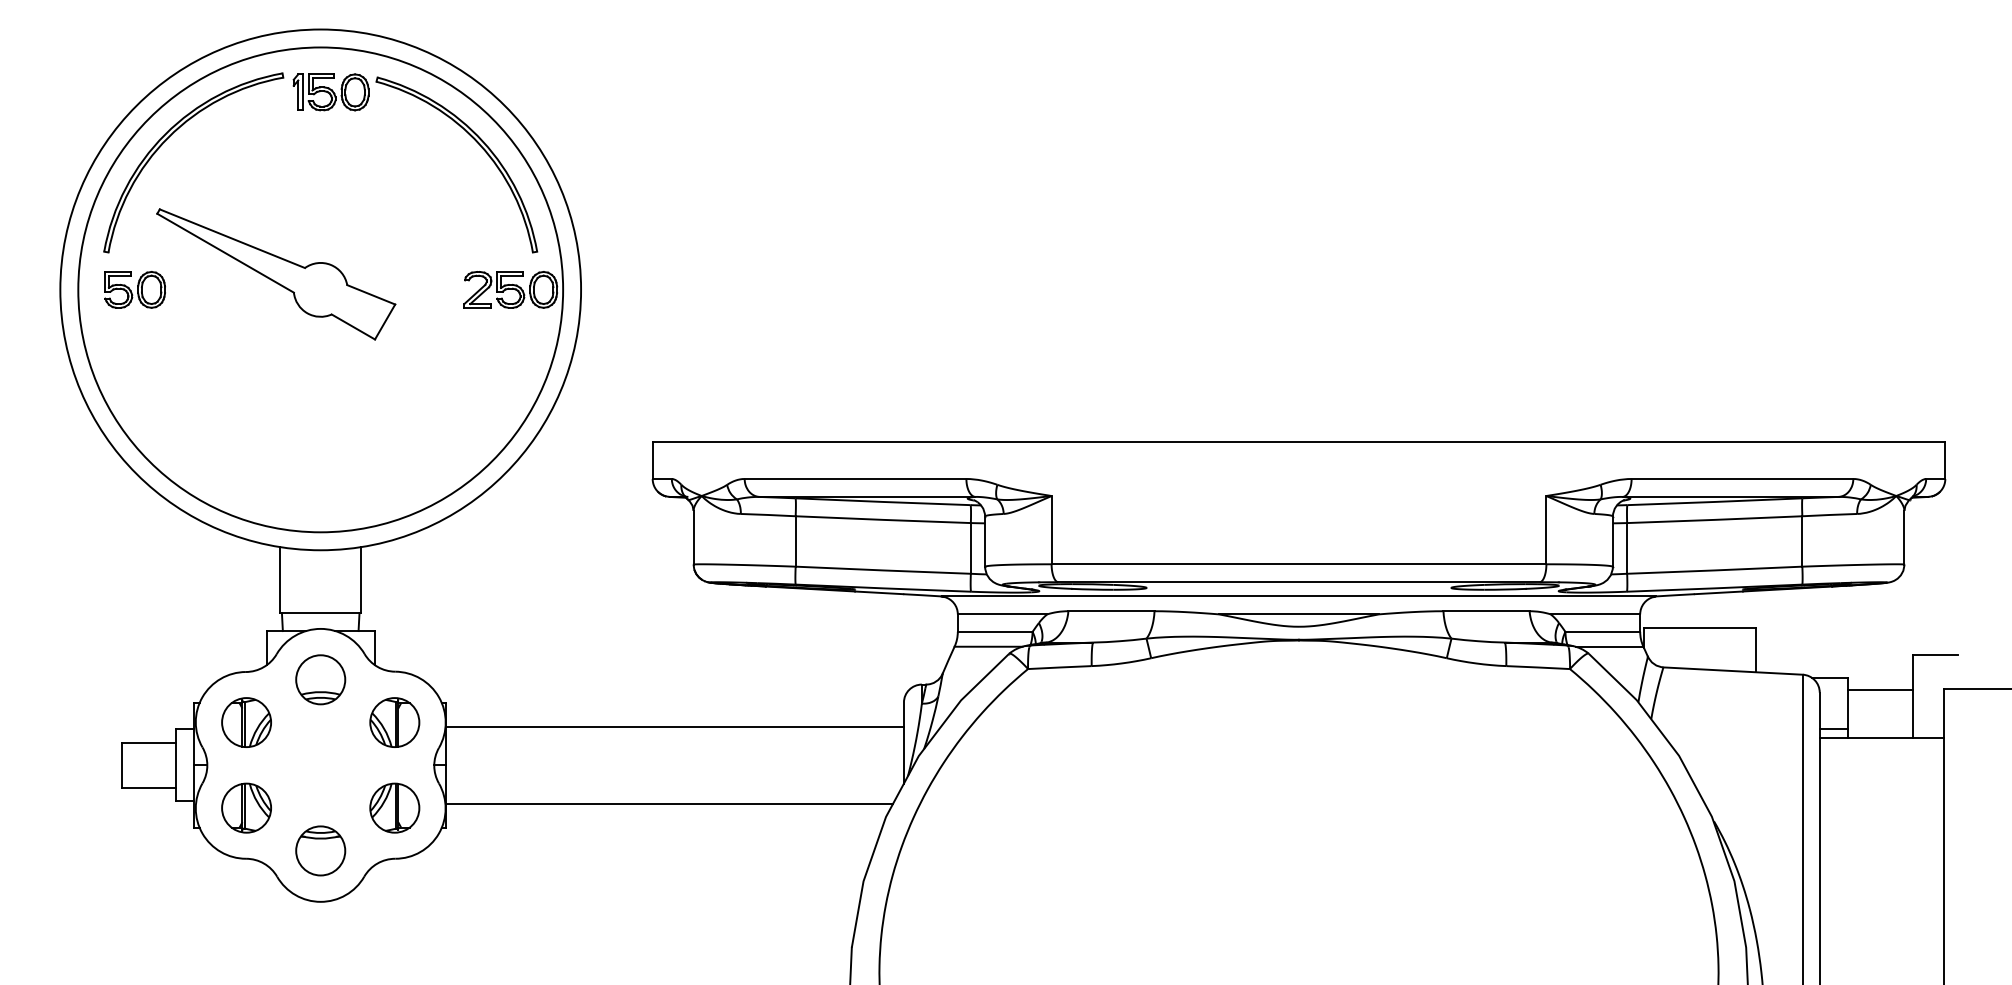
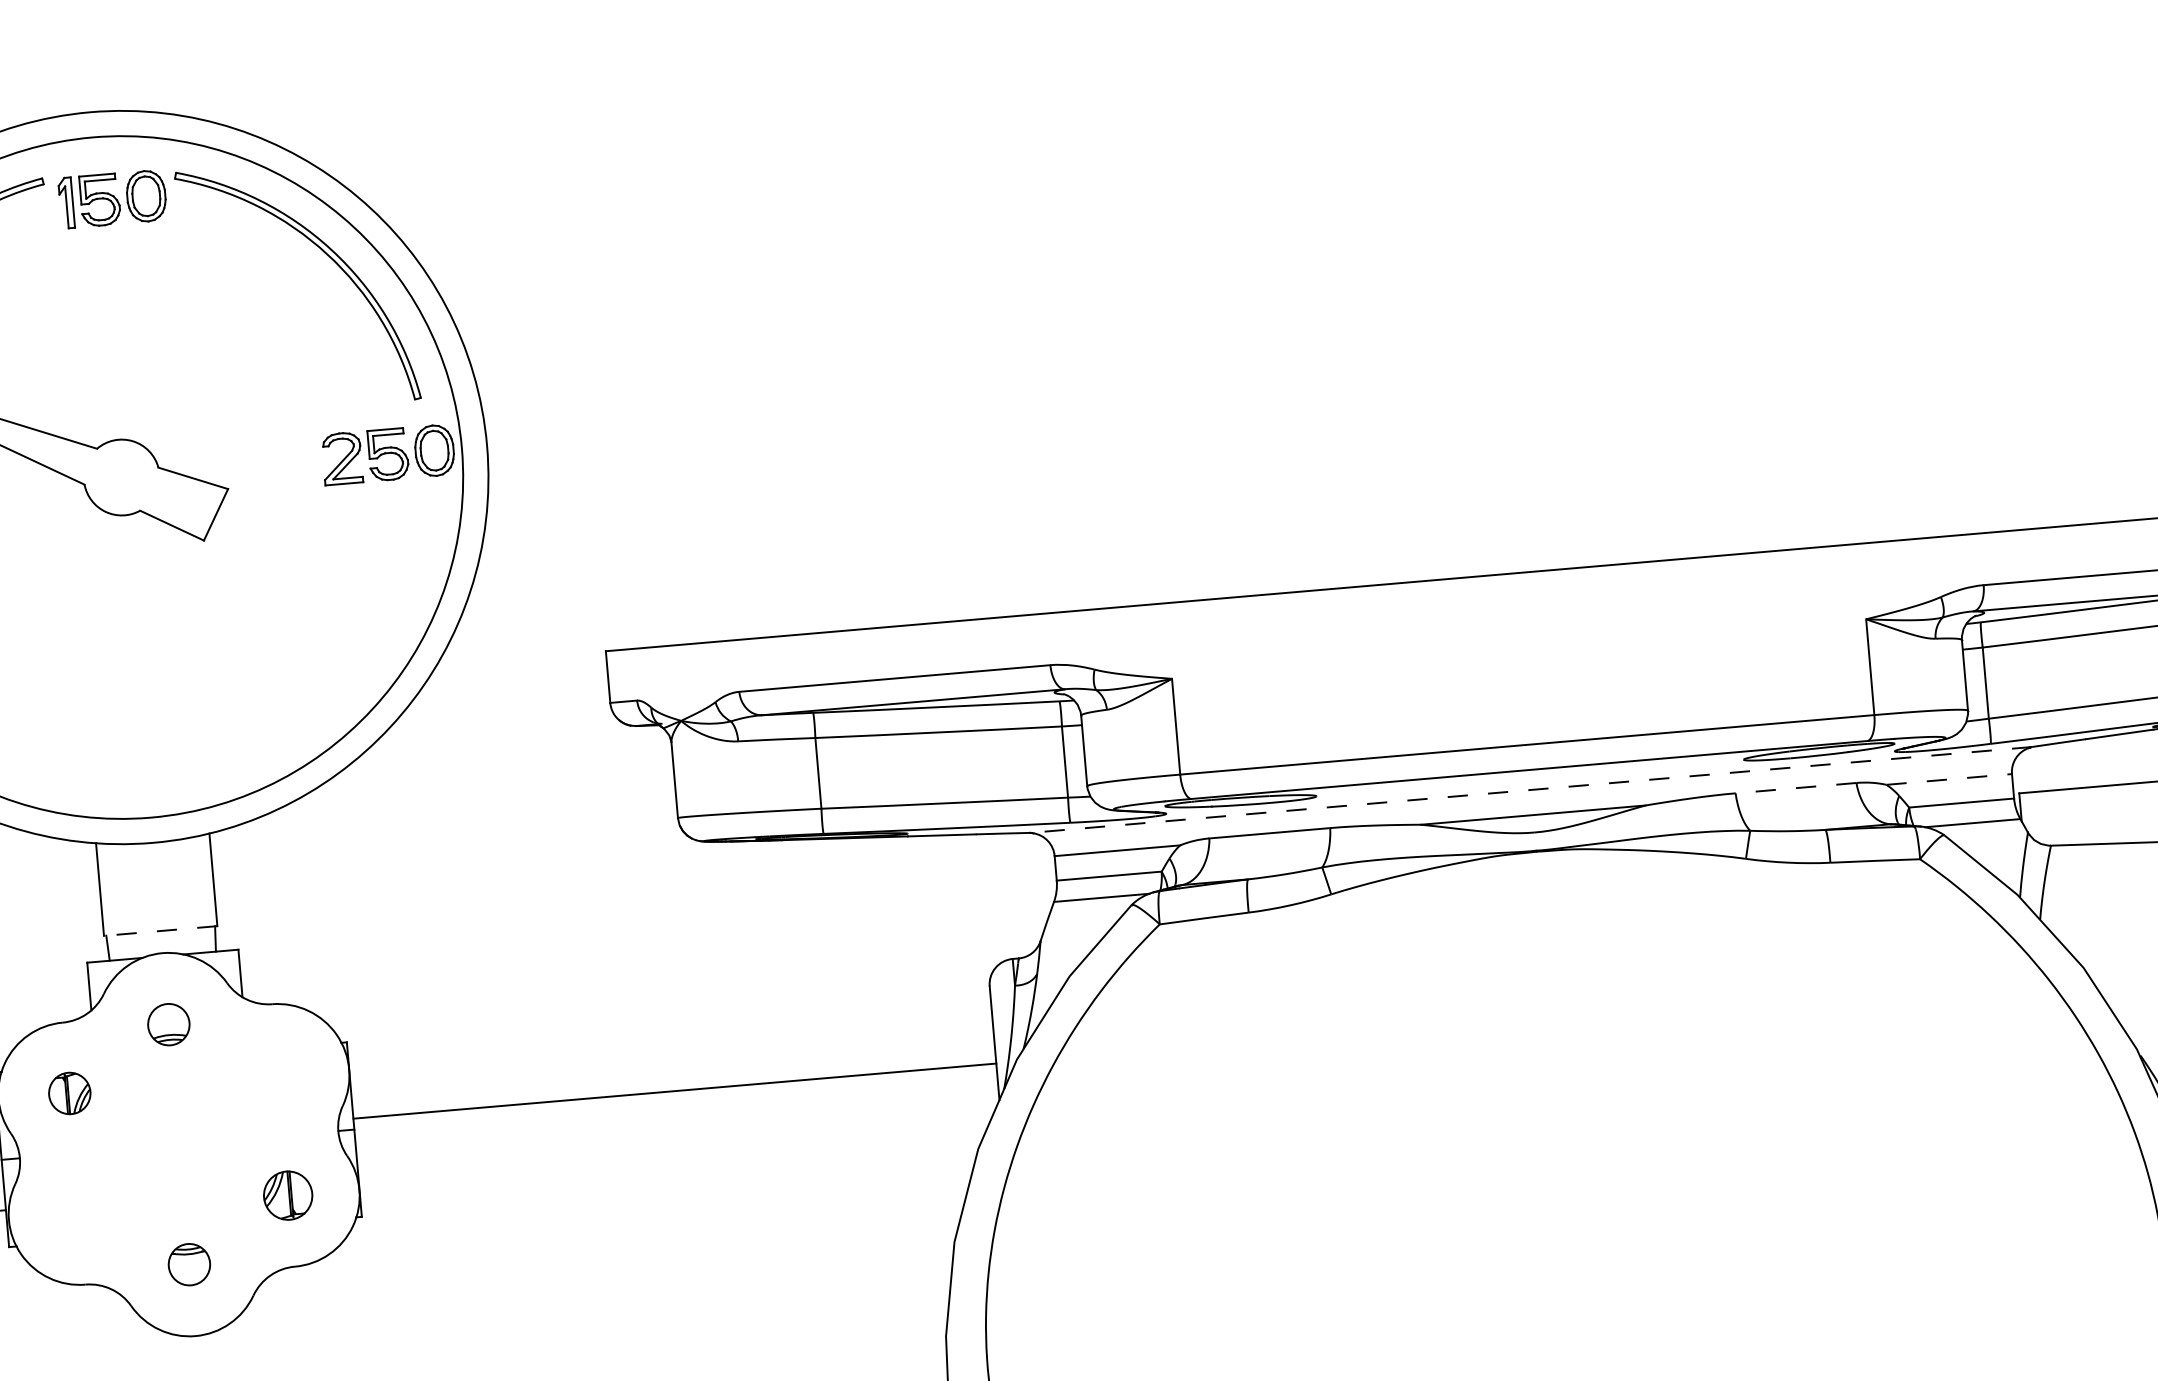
line: (1298, 596) -> (1530, 790), solid -> dashed
line: (1486, 611) -> (1796, 788), solid -> dashed
line: (320, 613) -> (160, 931), solid -> dashed
line: (1595, 614) -> (1949, 779), solid -> dashed
part: (320, 679) -> (168, 1024), size x0.6
part: (246, 722) -> (69, 1093), size x0.6
part: (394, 722) -> (277, 1075), removed
line: (674, 726) -> (674, 1091), moved
line: (668, 804) -> (671, 1157), removed
part: (246, 807) -> (79, 1212), removed
part: (394, 807) -> (287, 1194), size x0.7
part: (320, 850) -> (188, 1264), size x0.6

